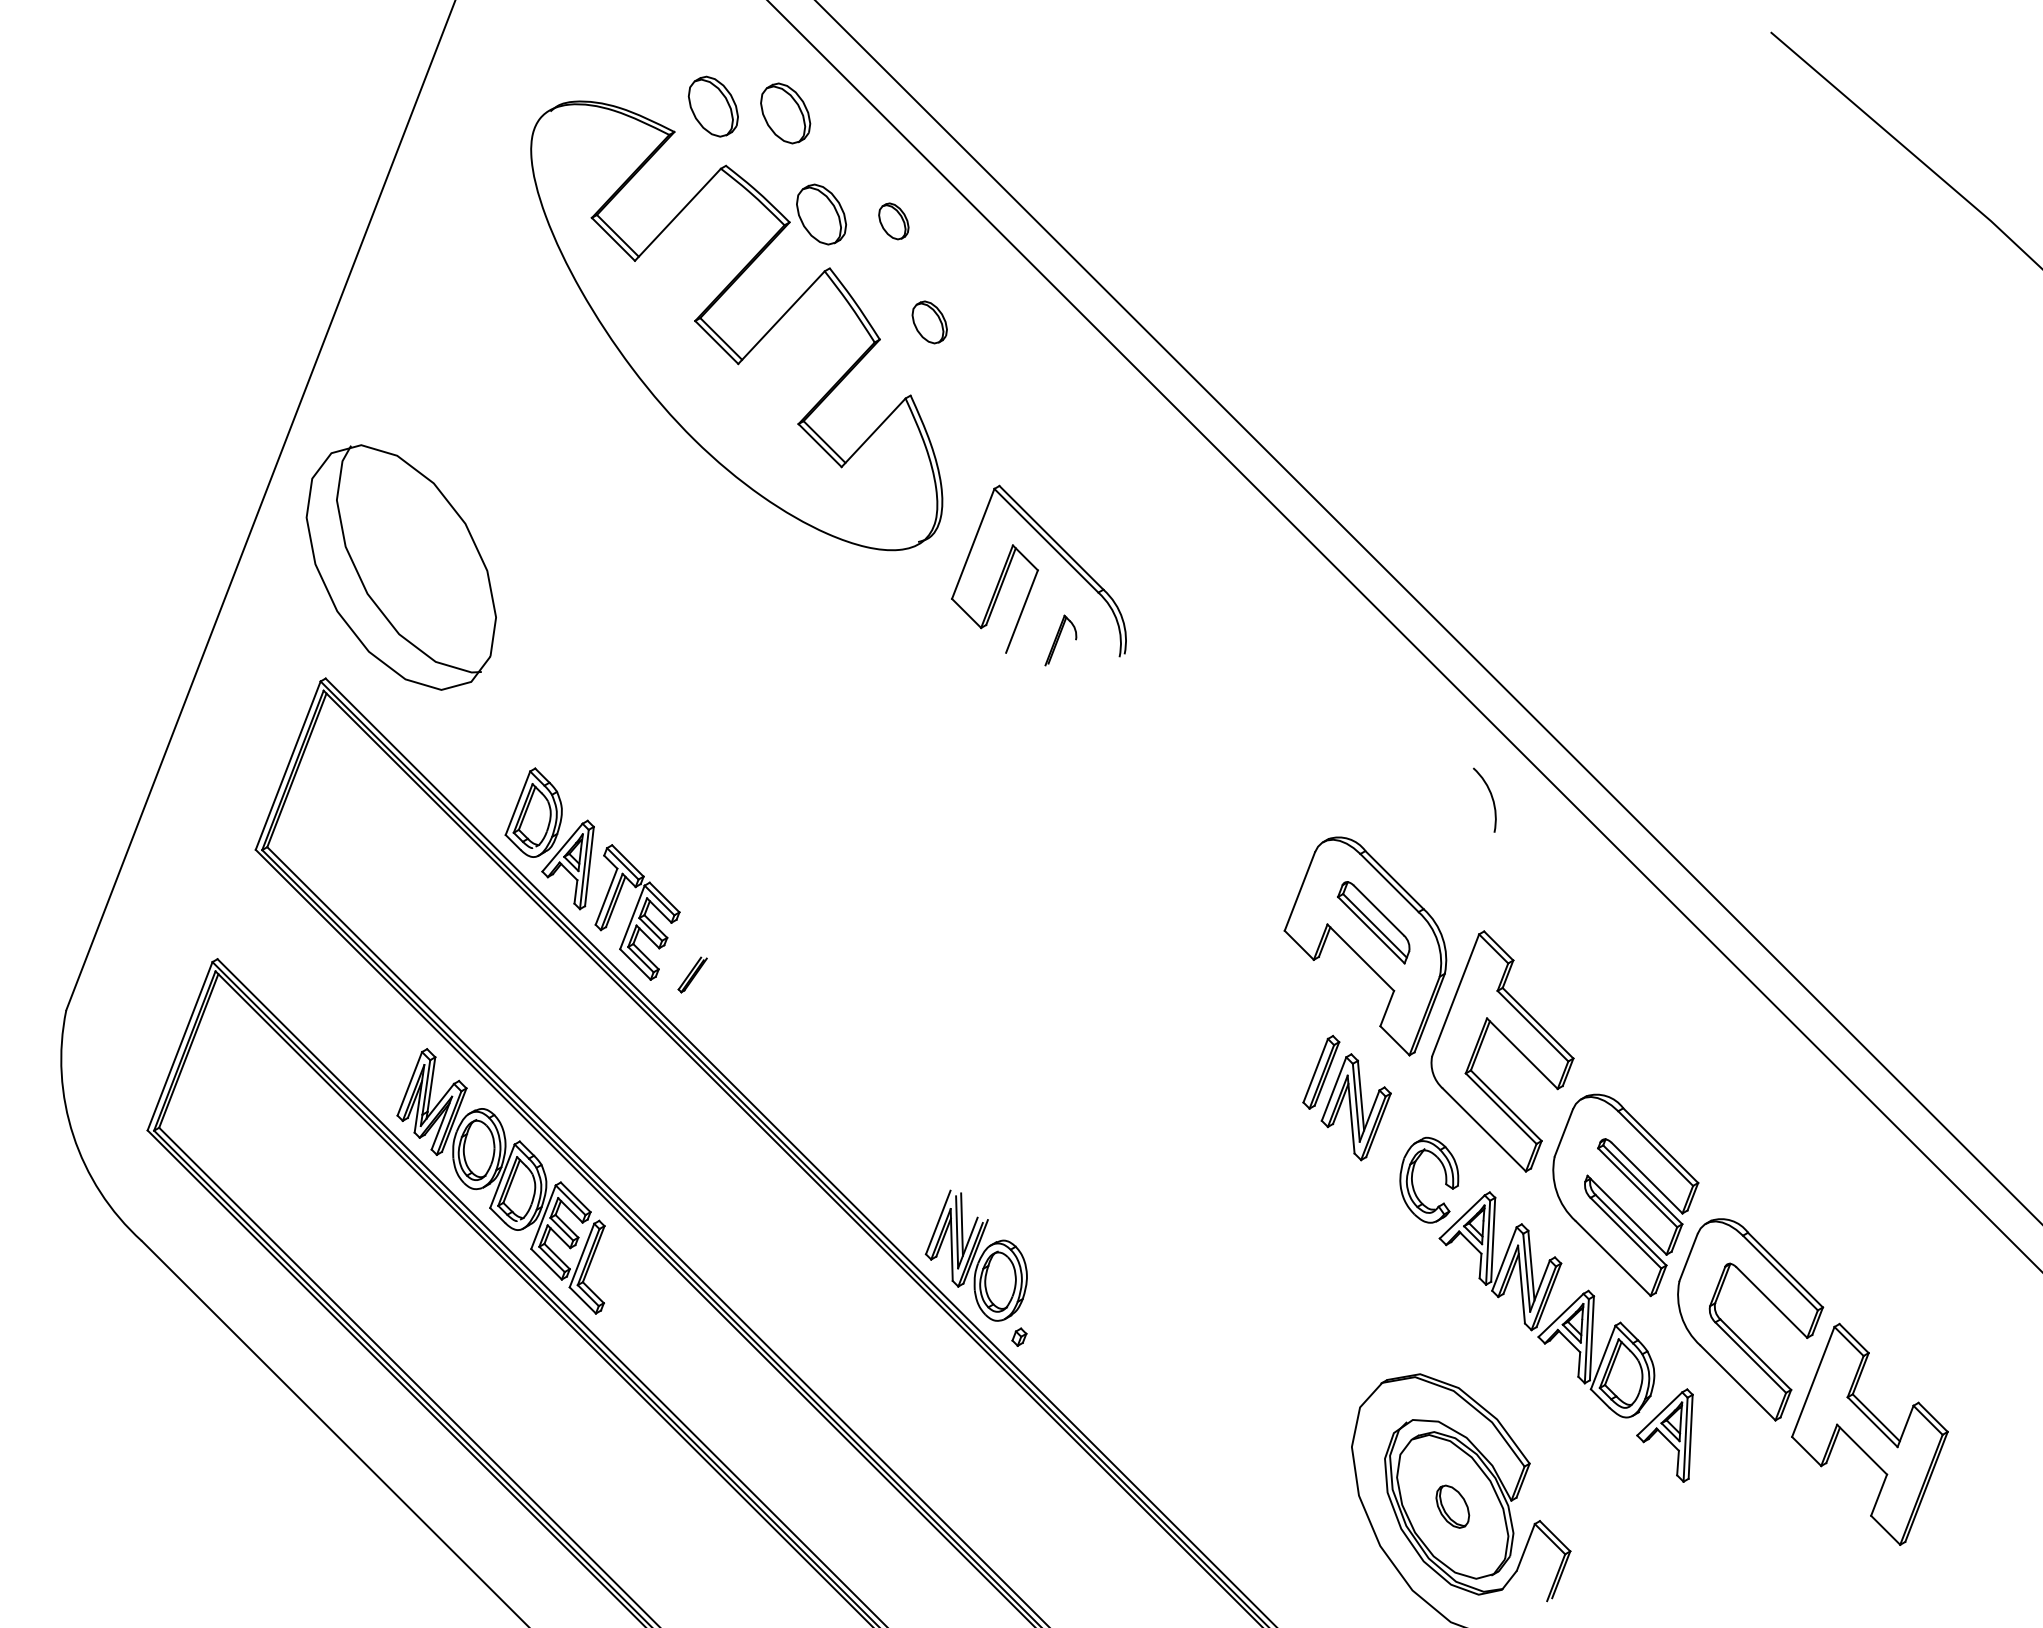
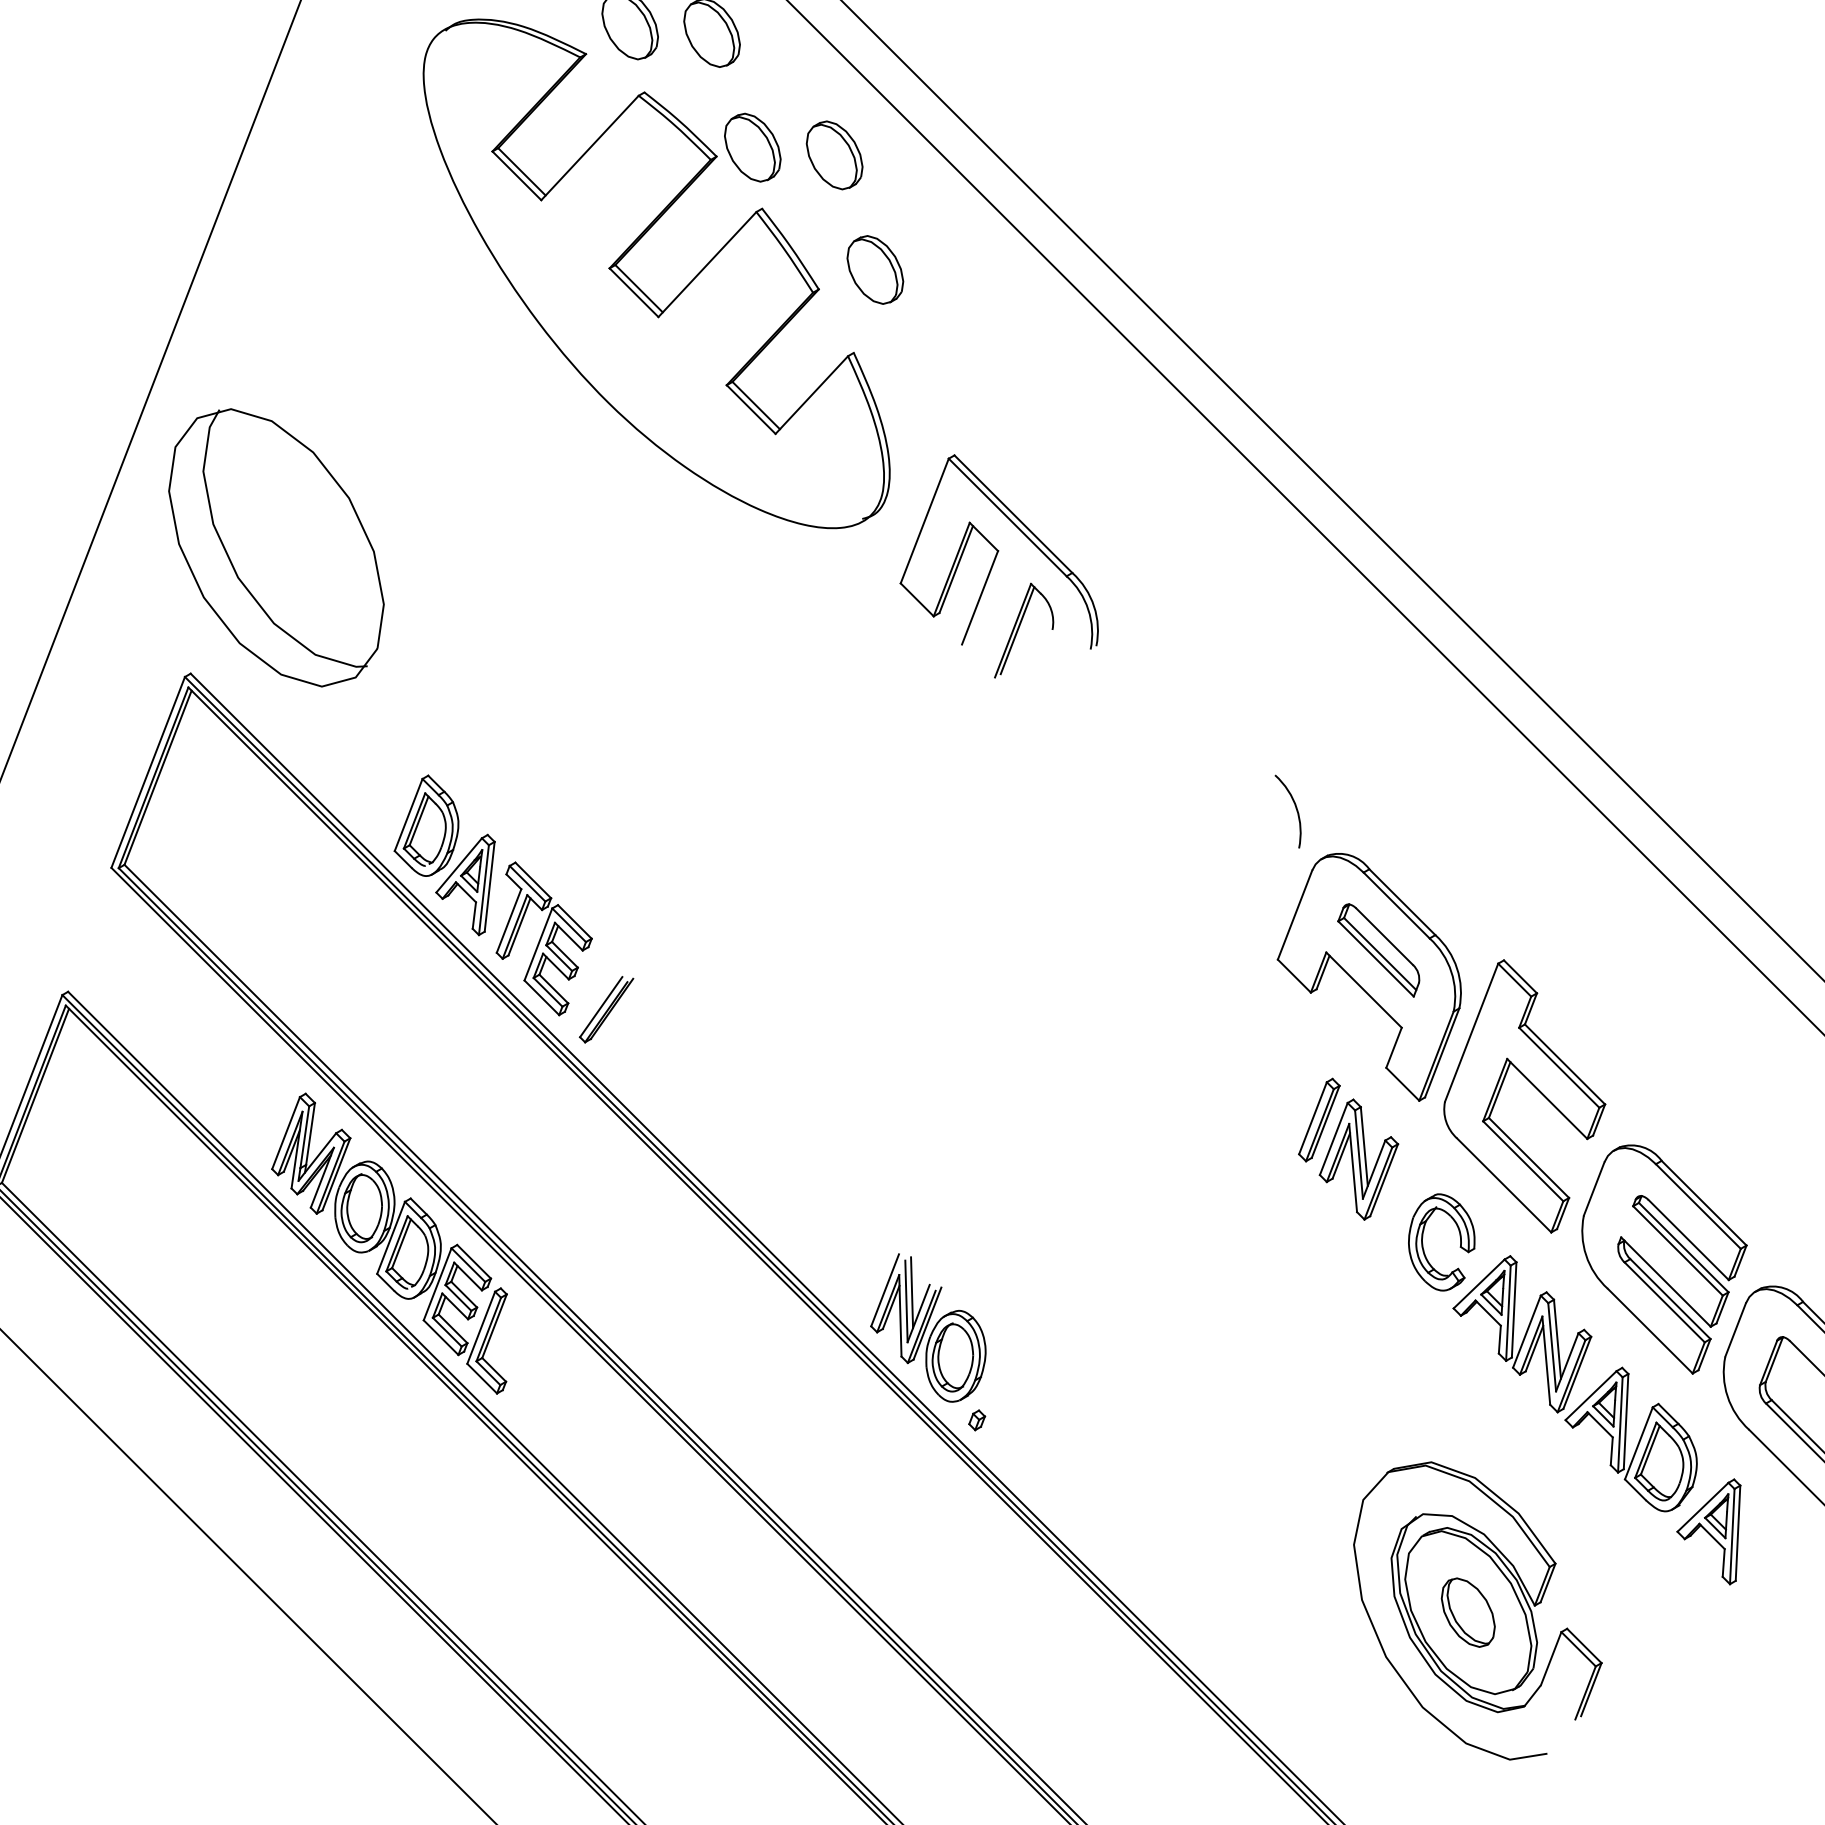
part: (893, 221) -> (834, 155), size x1.67
part: (929, 322) -> (875, 270), size x1.43
part: (1060, 640) -> (1023, 630), size x1.67
arc: (1491, 798) -> (1295, 809), moved
part: (692, 974) -> (606, 1009), size x1.67
part: (1452, 1506) -> (1468, 1612), size x1.43

